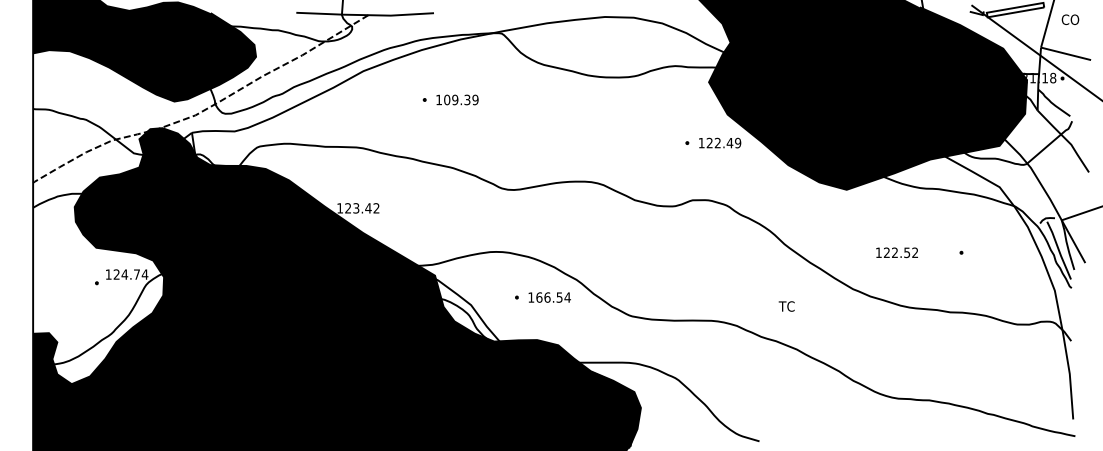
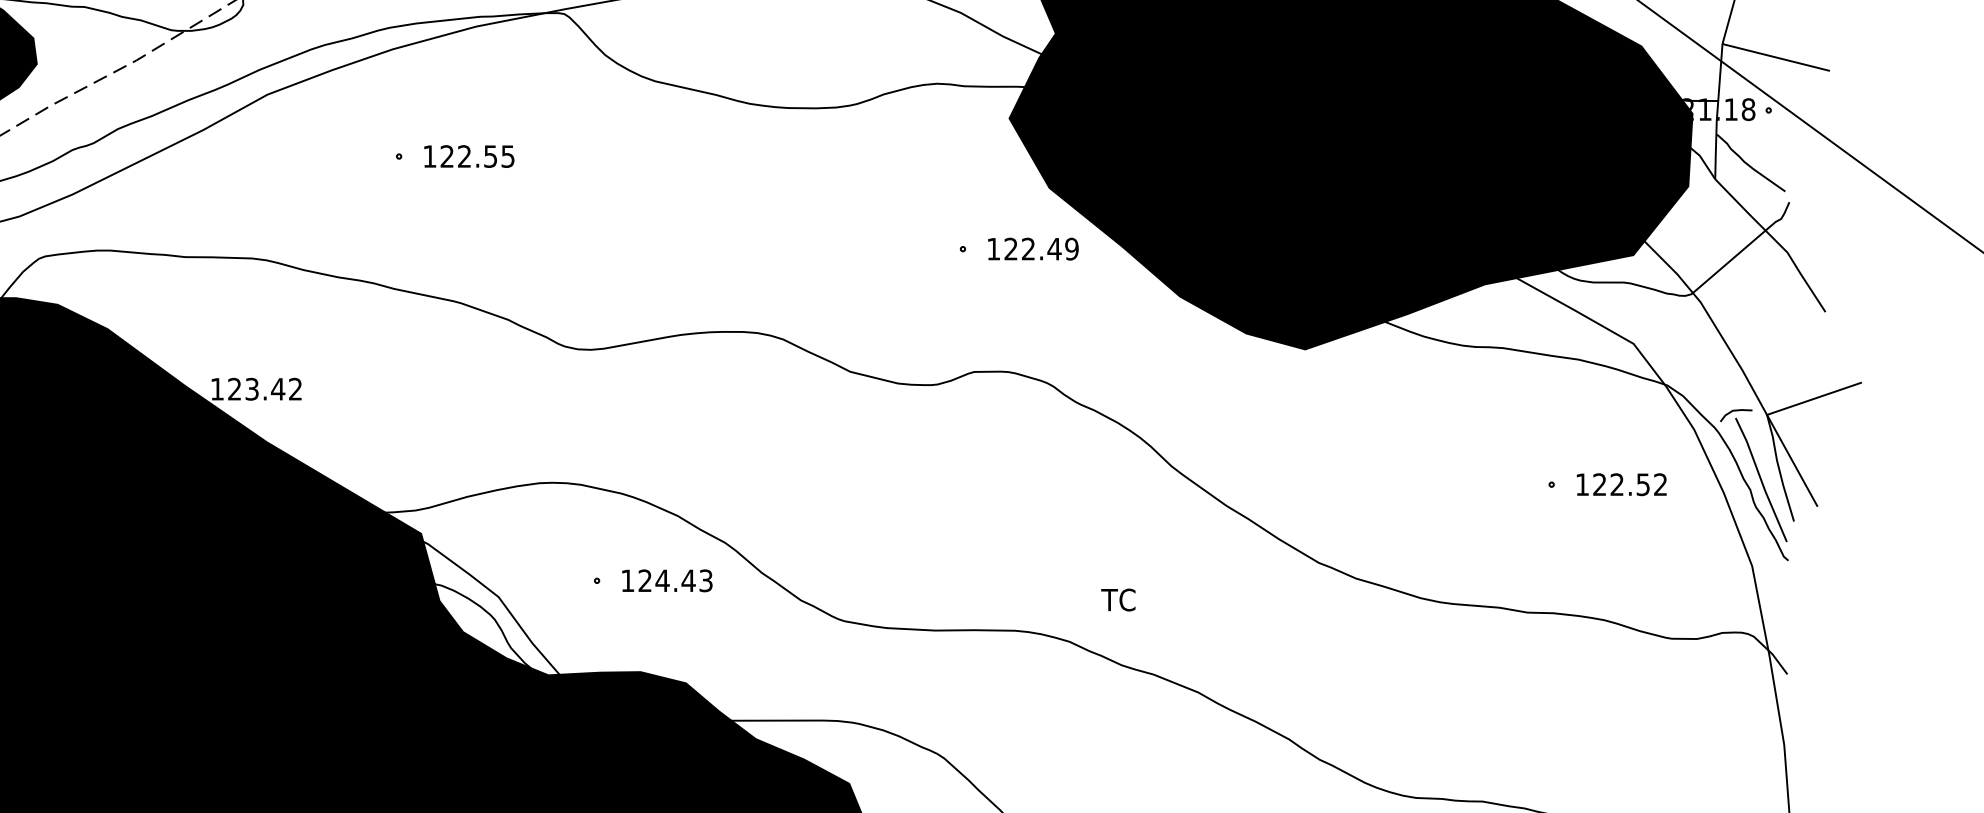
text: (461, 99) -> (477, 155), 109.39 -> 122.55
text: (896, 252) -> (1620, 484), moved
text: (553, 297) -> (675, 580), 166.54 -> 124.43
text: (786, 306) -> (1117, 600), moved

